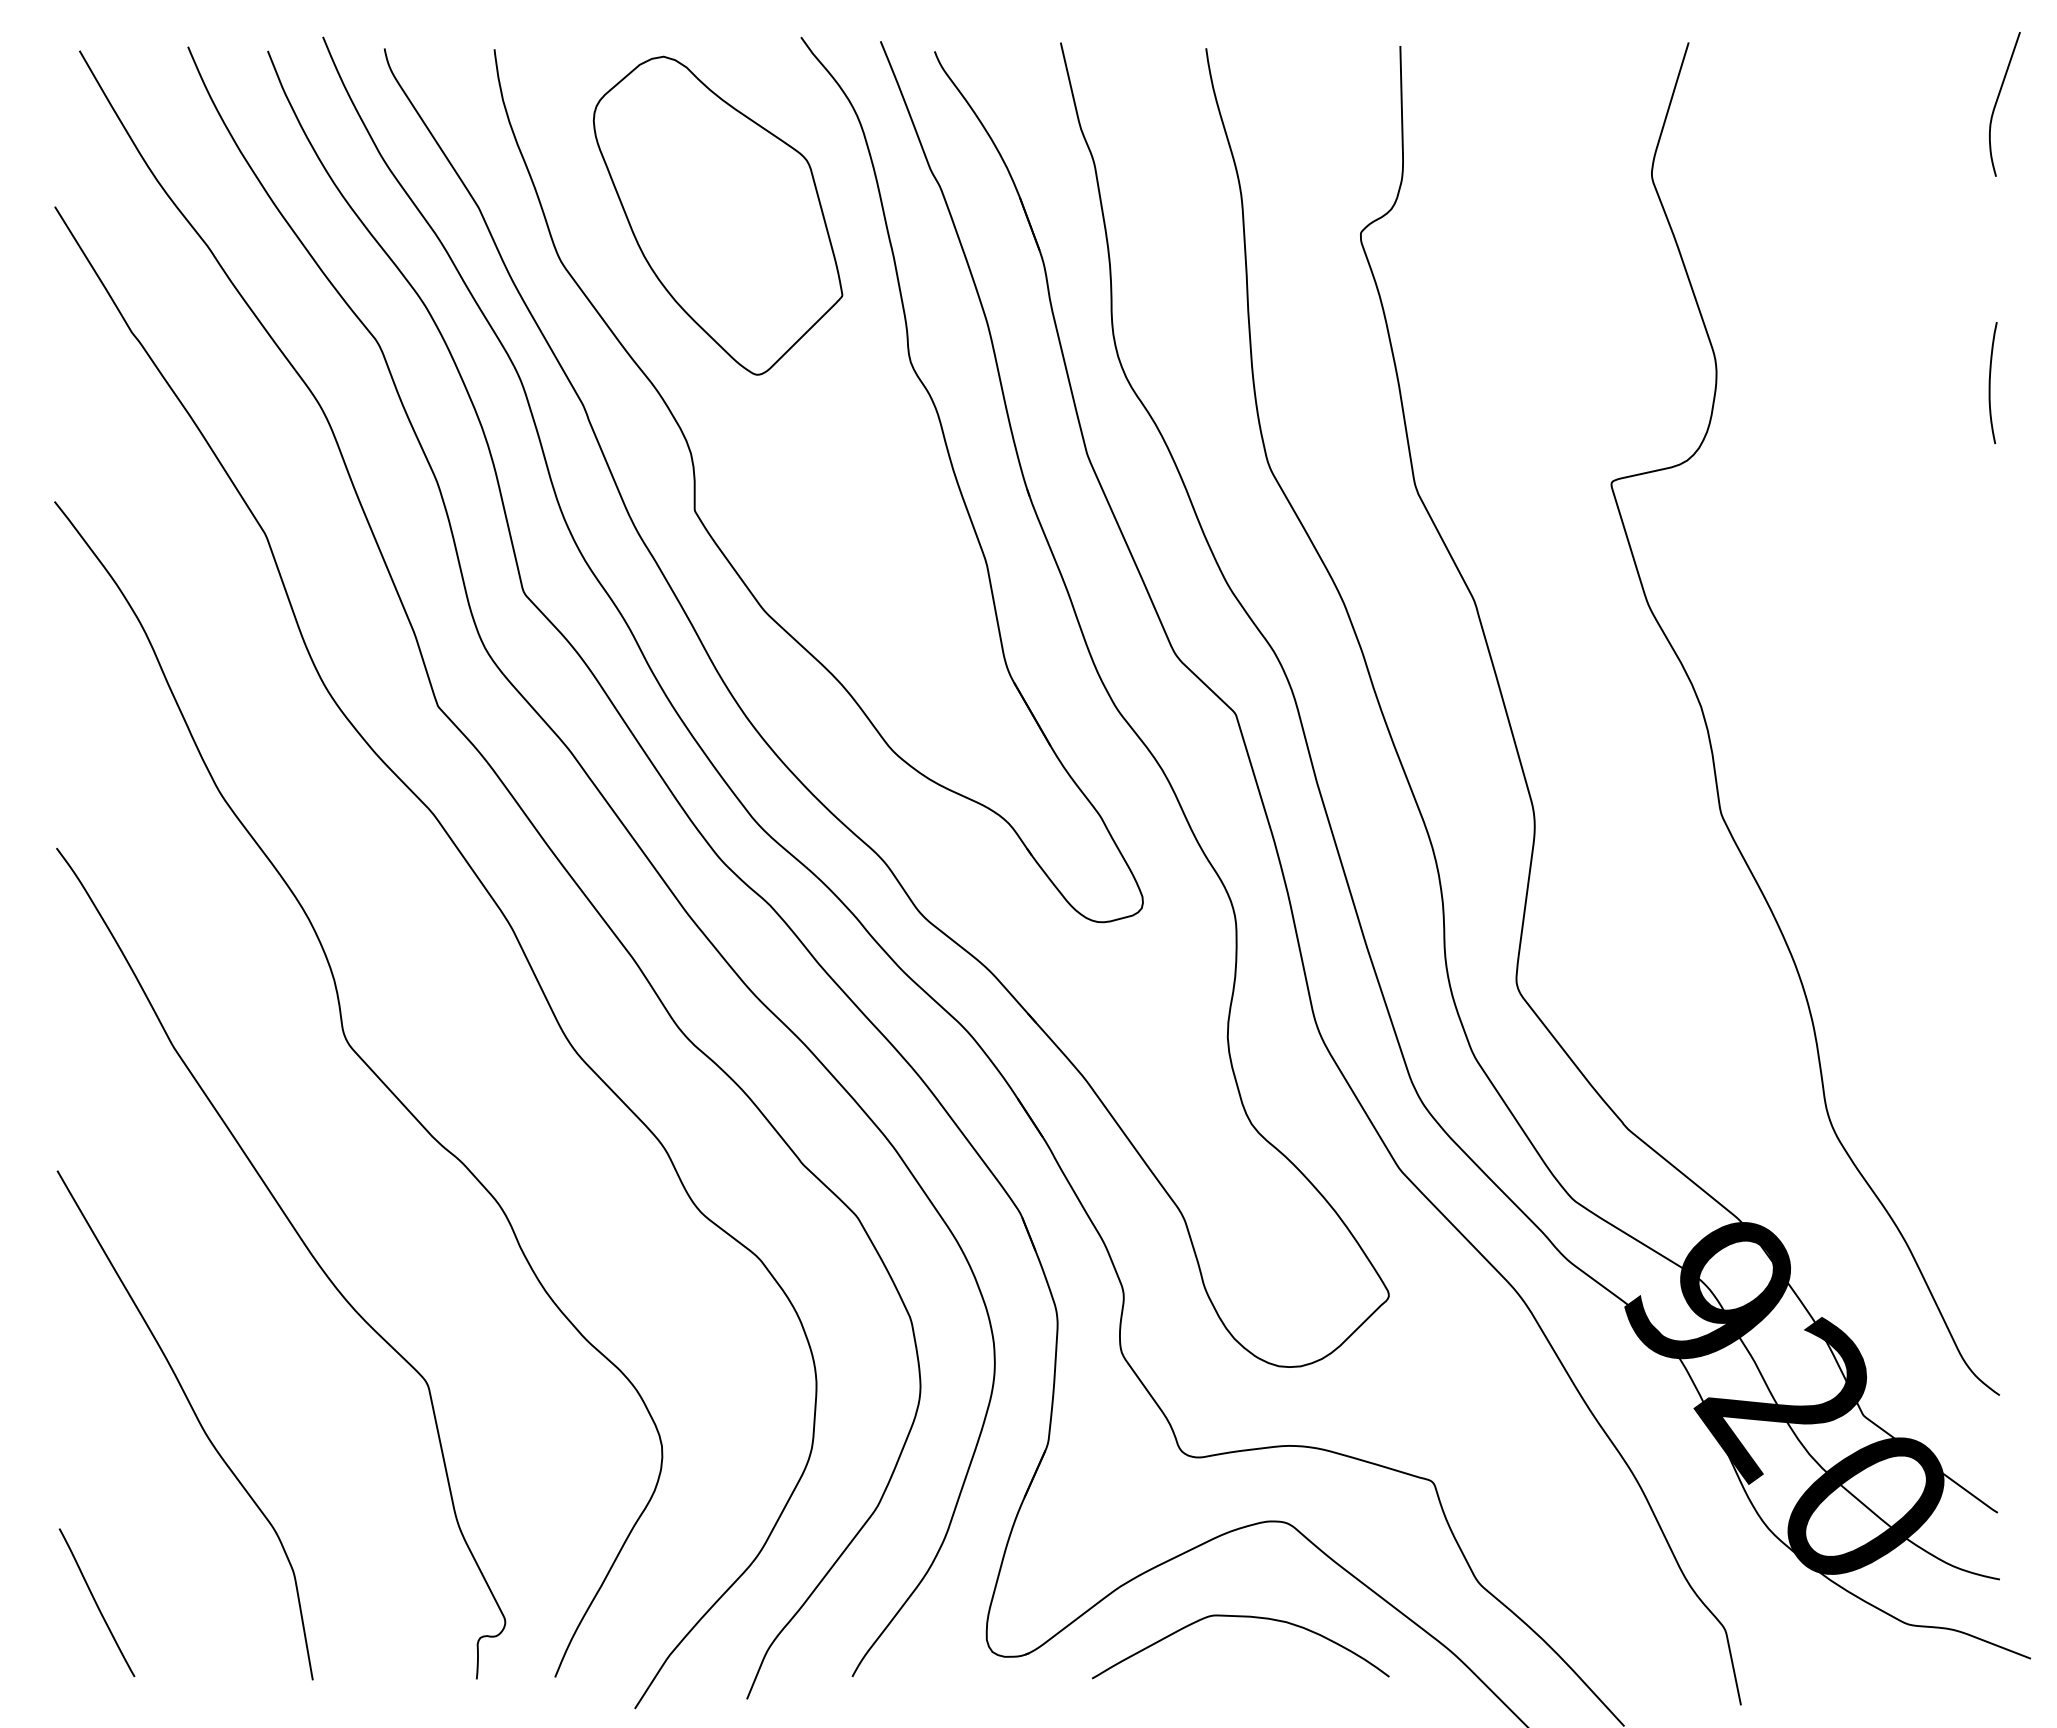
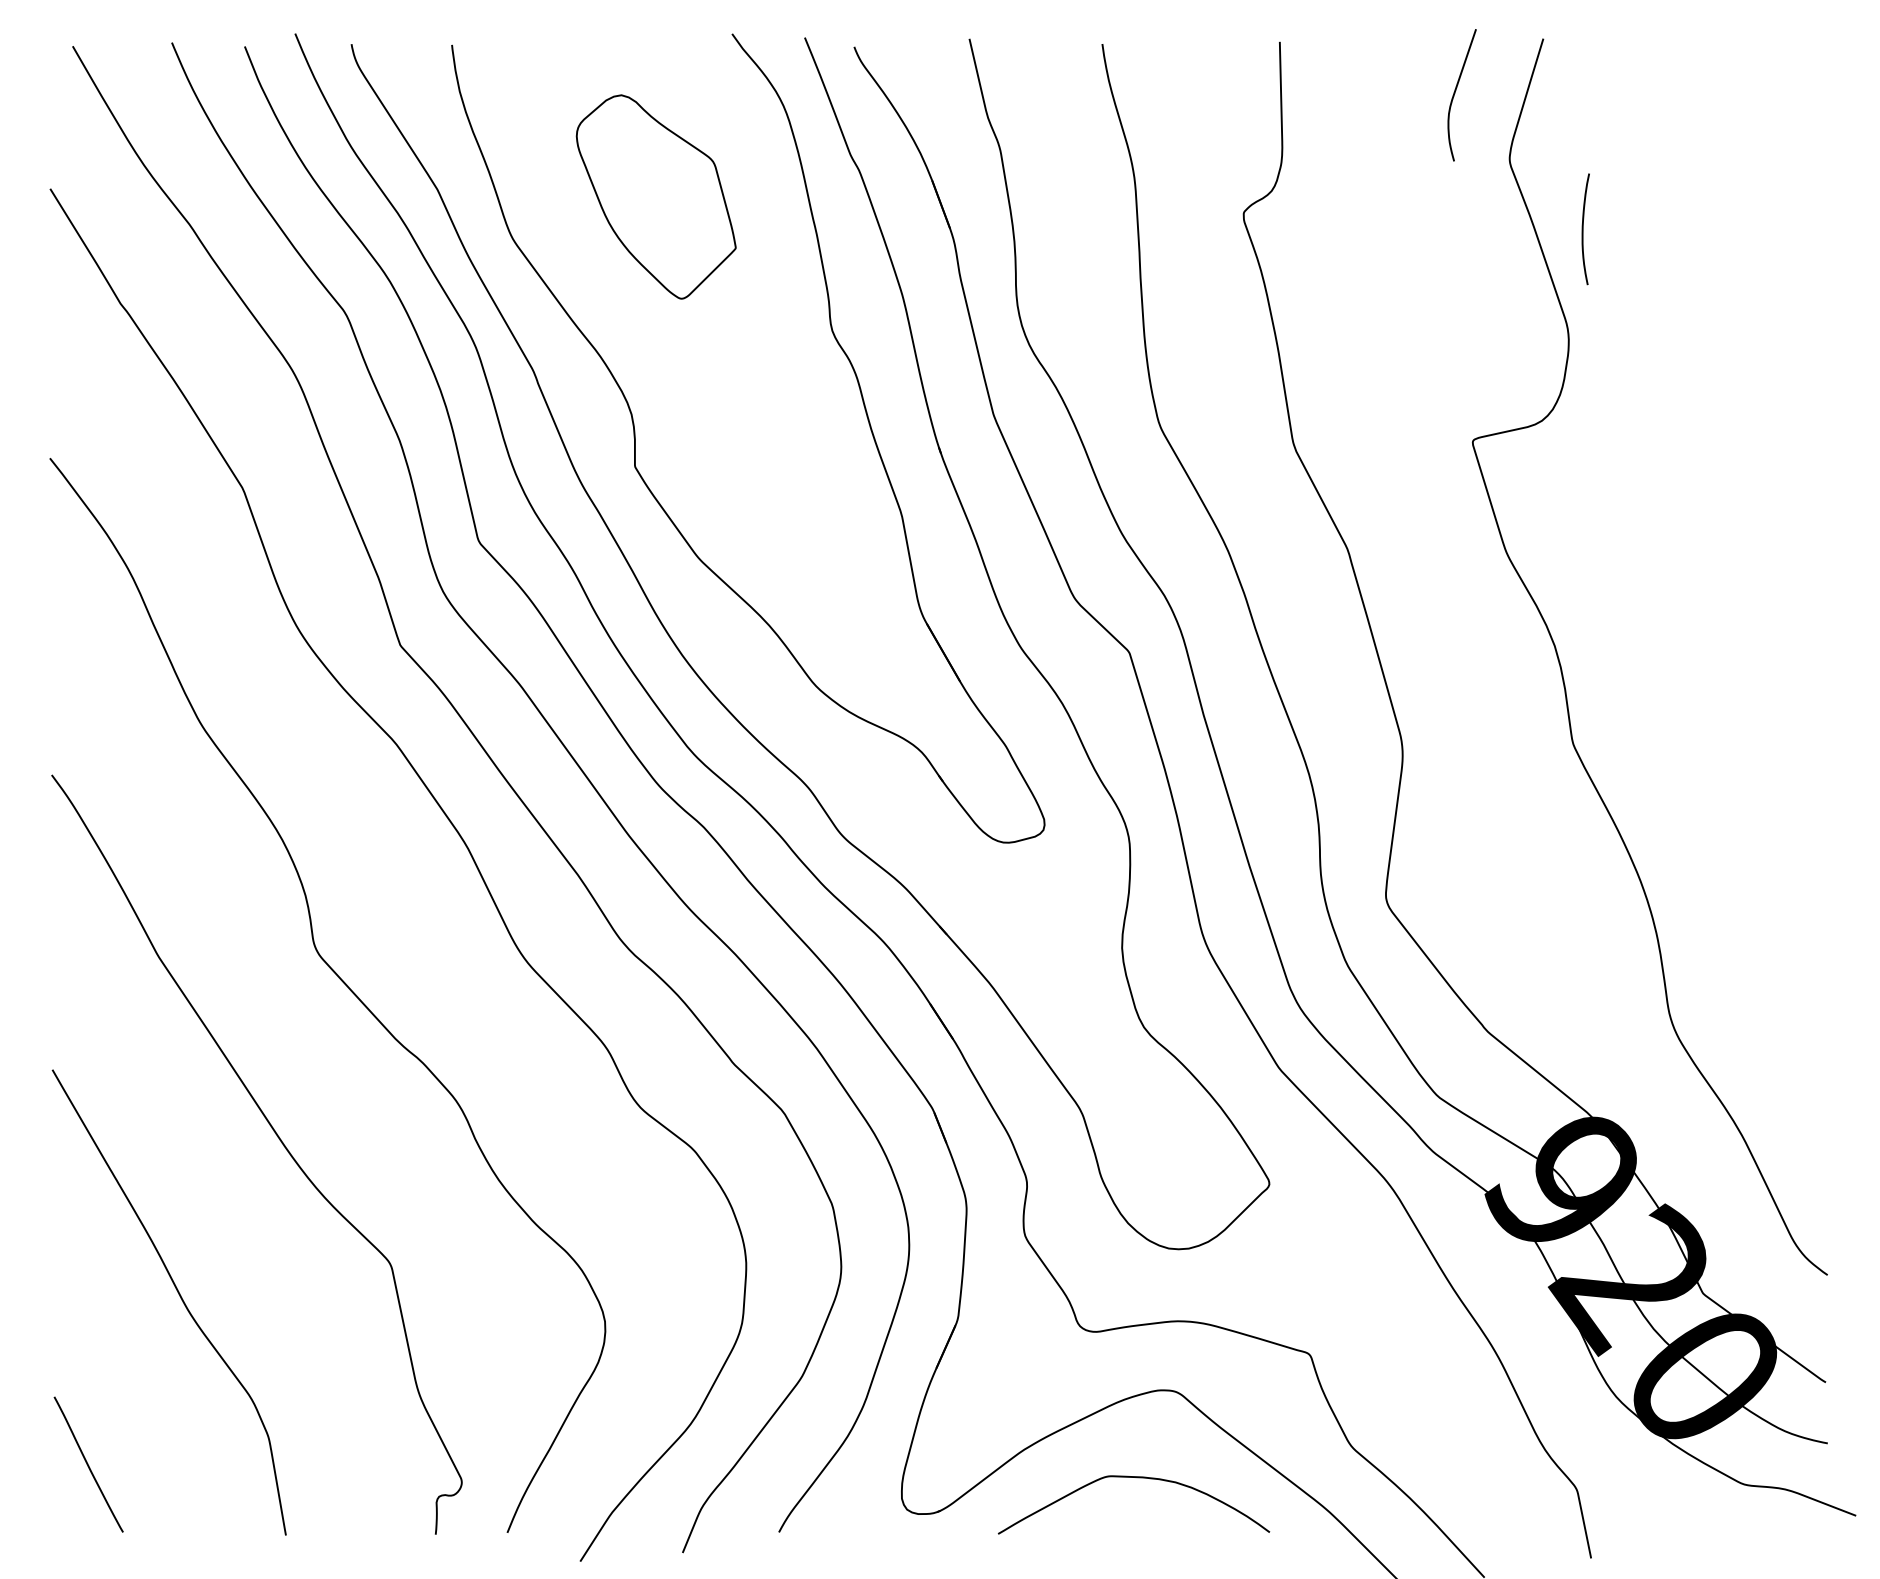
curve: (1997, 102) -> (1455, 93), moved
part: (717, 215) -> (655, 196), size x0.7
curve: (1990, 383) -> (1583, 229), moved

